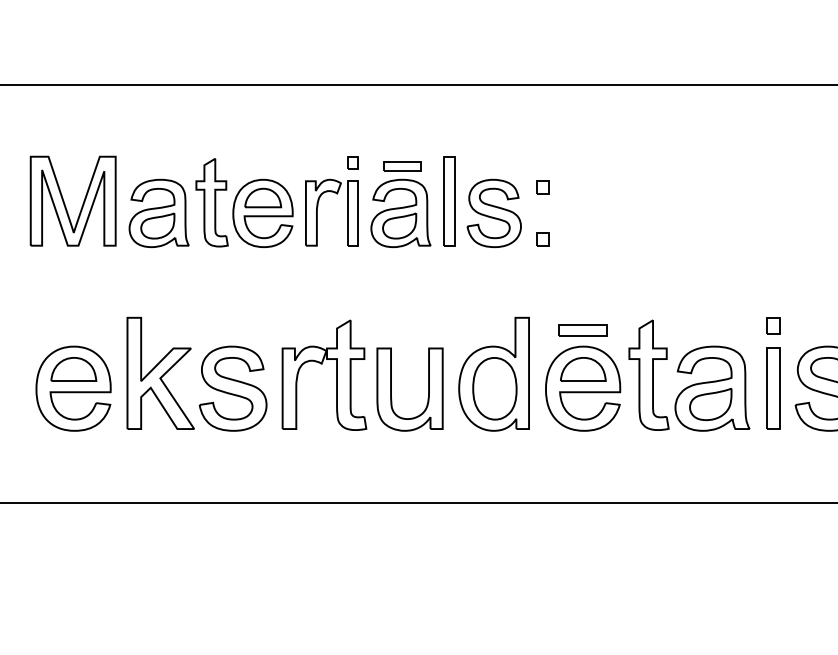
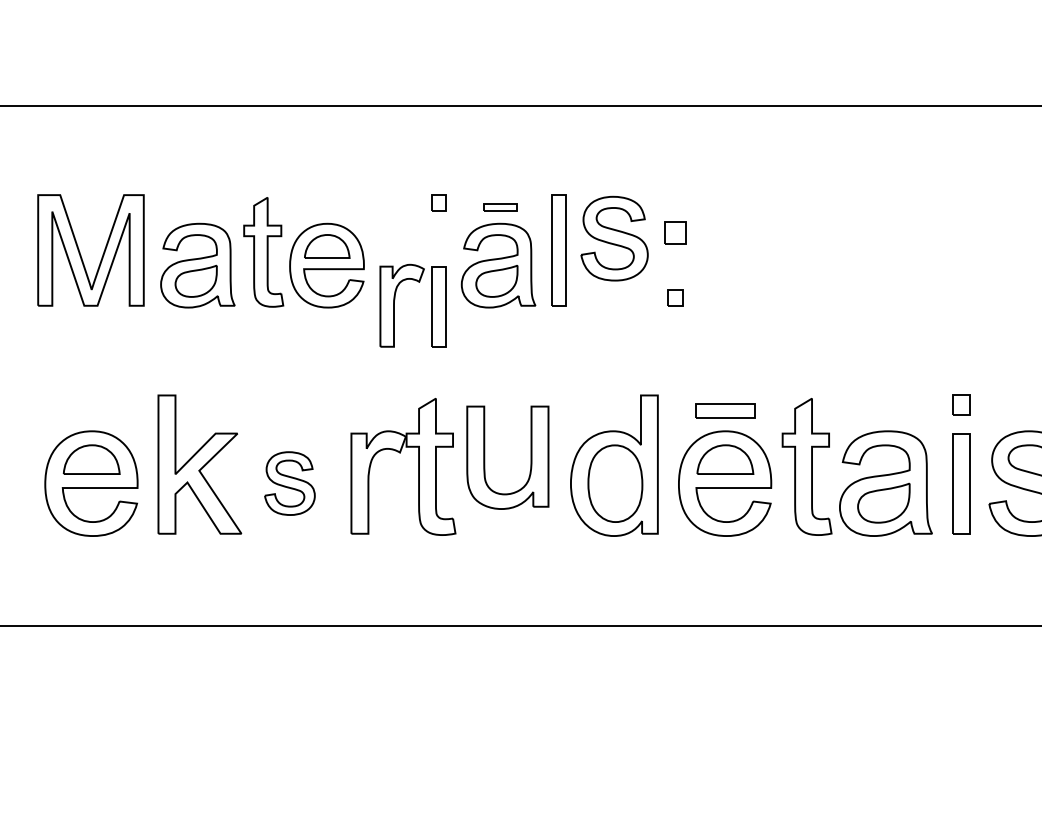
part: (402, 166) -> (500, 207), size x0.7
part: (543, 187) -> (675, 233), size x1.4
part: (317, 212) -> (394, 305), moved
part: (494, 213) -> (614, 238), moved
part: (232, 388) -> (289, 483), size x0.6
part: (392, 389) -> (485, 457), moved

